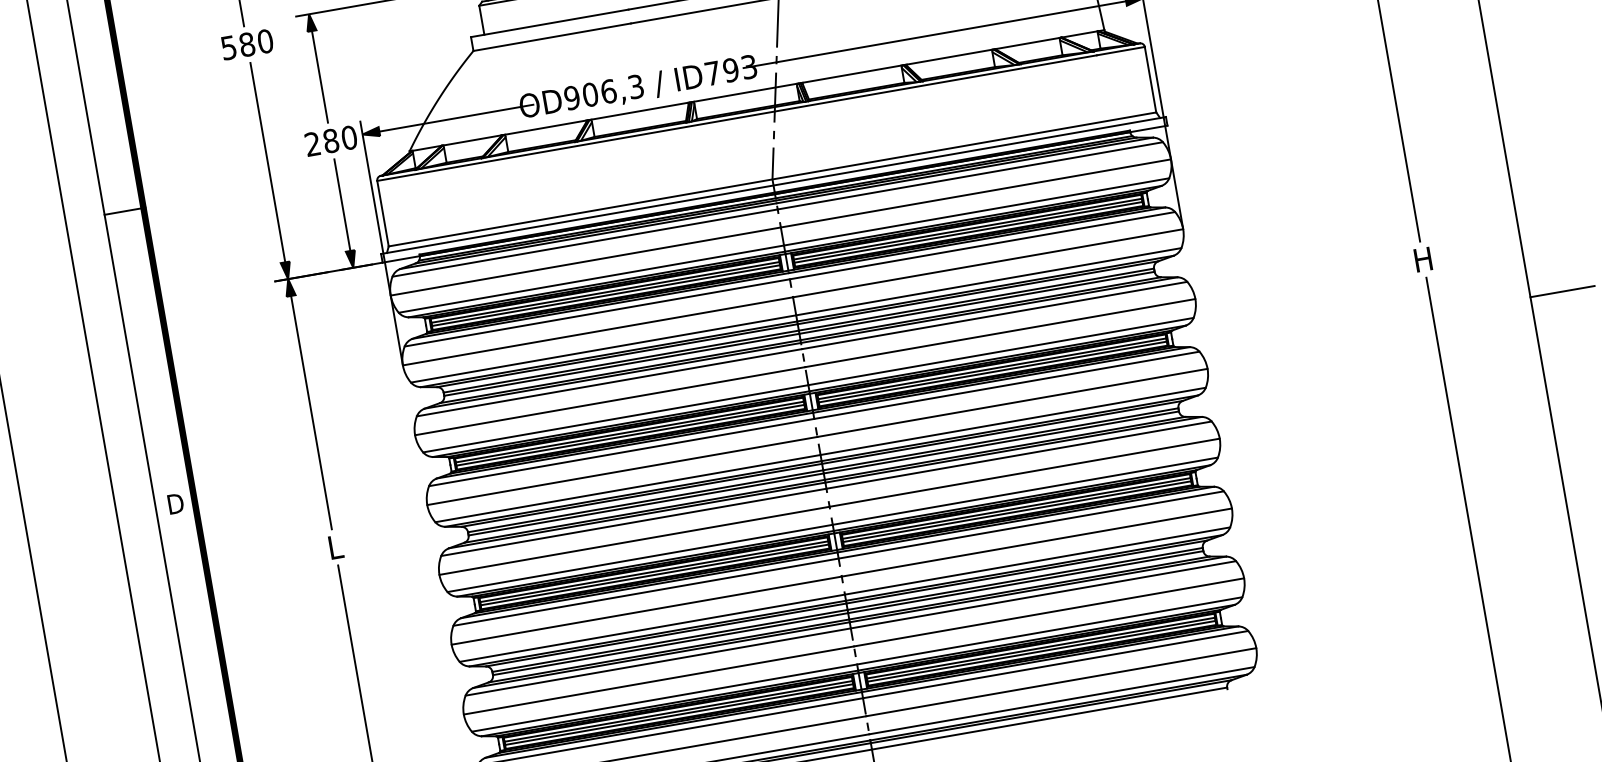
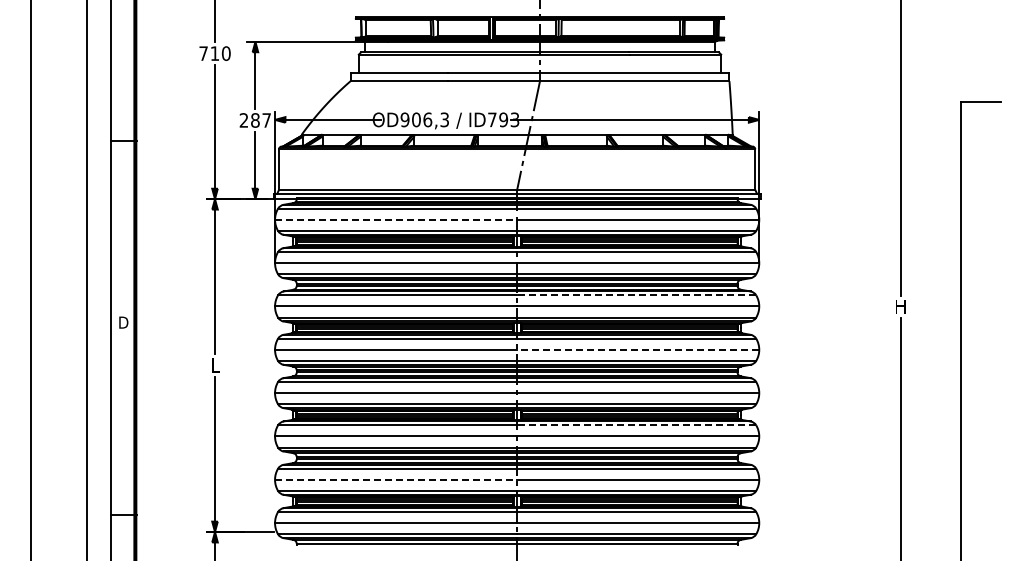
text: (238, 45) -> (209, 53), 580 -> 710
text: (349, 137) -> (266, 120), 280 -> 287
line: (586, 260) -> (396, 219), solid -> dashed
line: (1563, 291) -> (981, 340), removed
line: (994, 315) -> (636, 295), solid -> dashed
line: (1011, 402) -> (637, 349), solid -> dashed
line: (1031, 525) -> (636, 425), solid -> dashed
line: (659, 679) -> (396, 479), solid -> dashed

